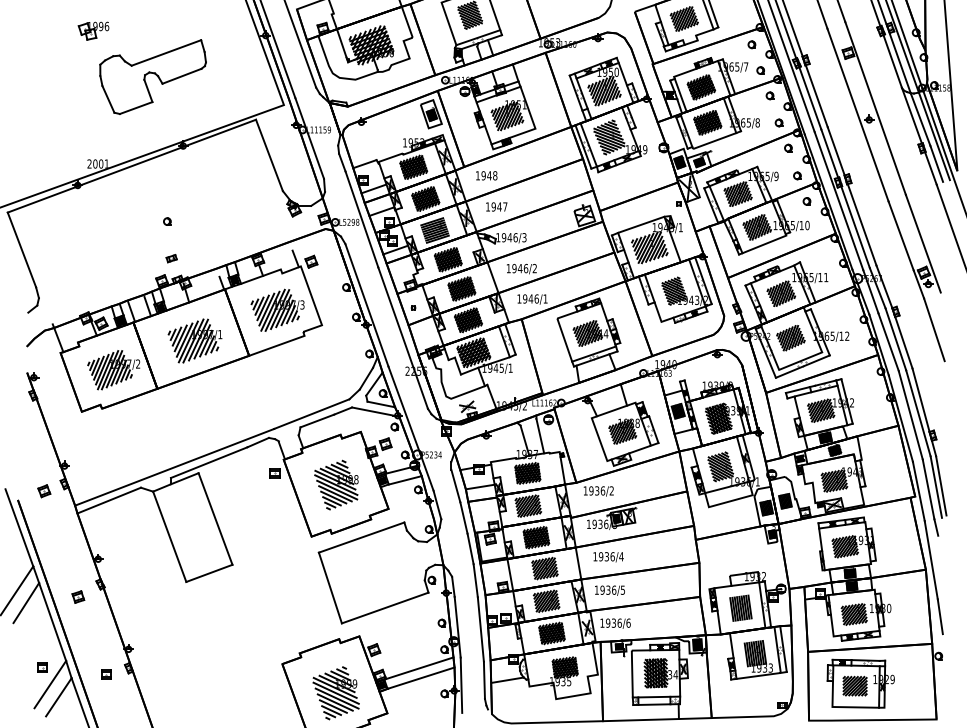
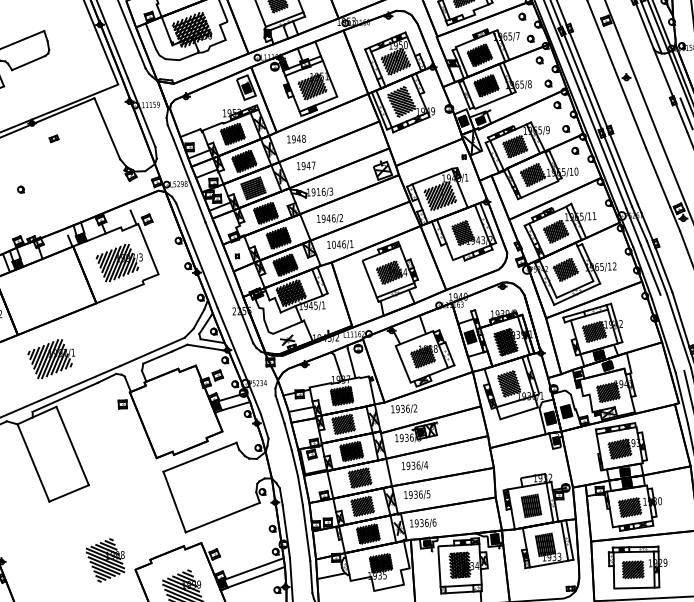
line: (920, 119) -> (671, 75), removed
text: (509, 237) -> (318, 191), 1946/3 -> 1916/3
part: (171, 258) -> (53, 138), moved
text: (525, 299) -> (334, 245), 1946/1 -> 1046/1
part: (194, 340) -> (51, 358), moved
line: (910, 415) -> (672, 333), removed
part: (336, 484) -> (105, 559), moved

